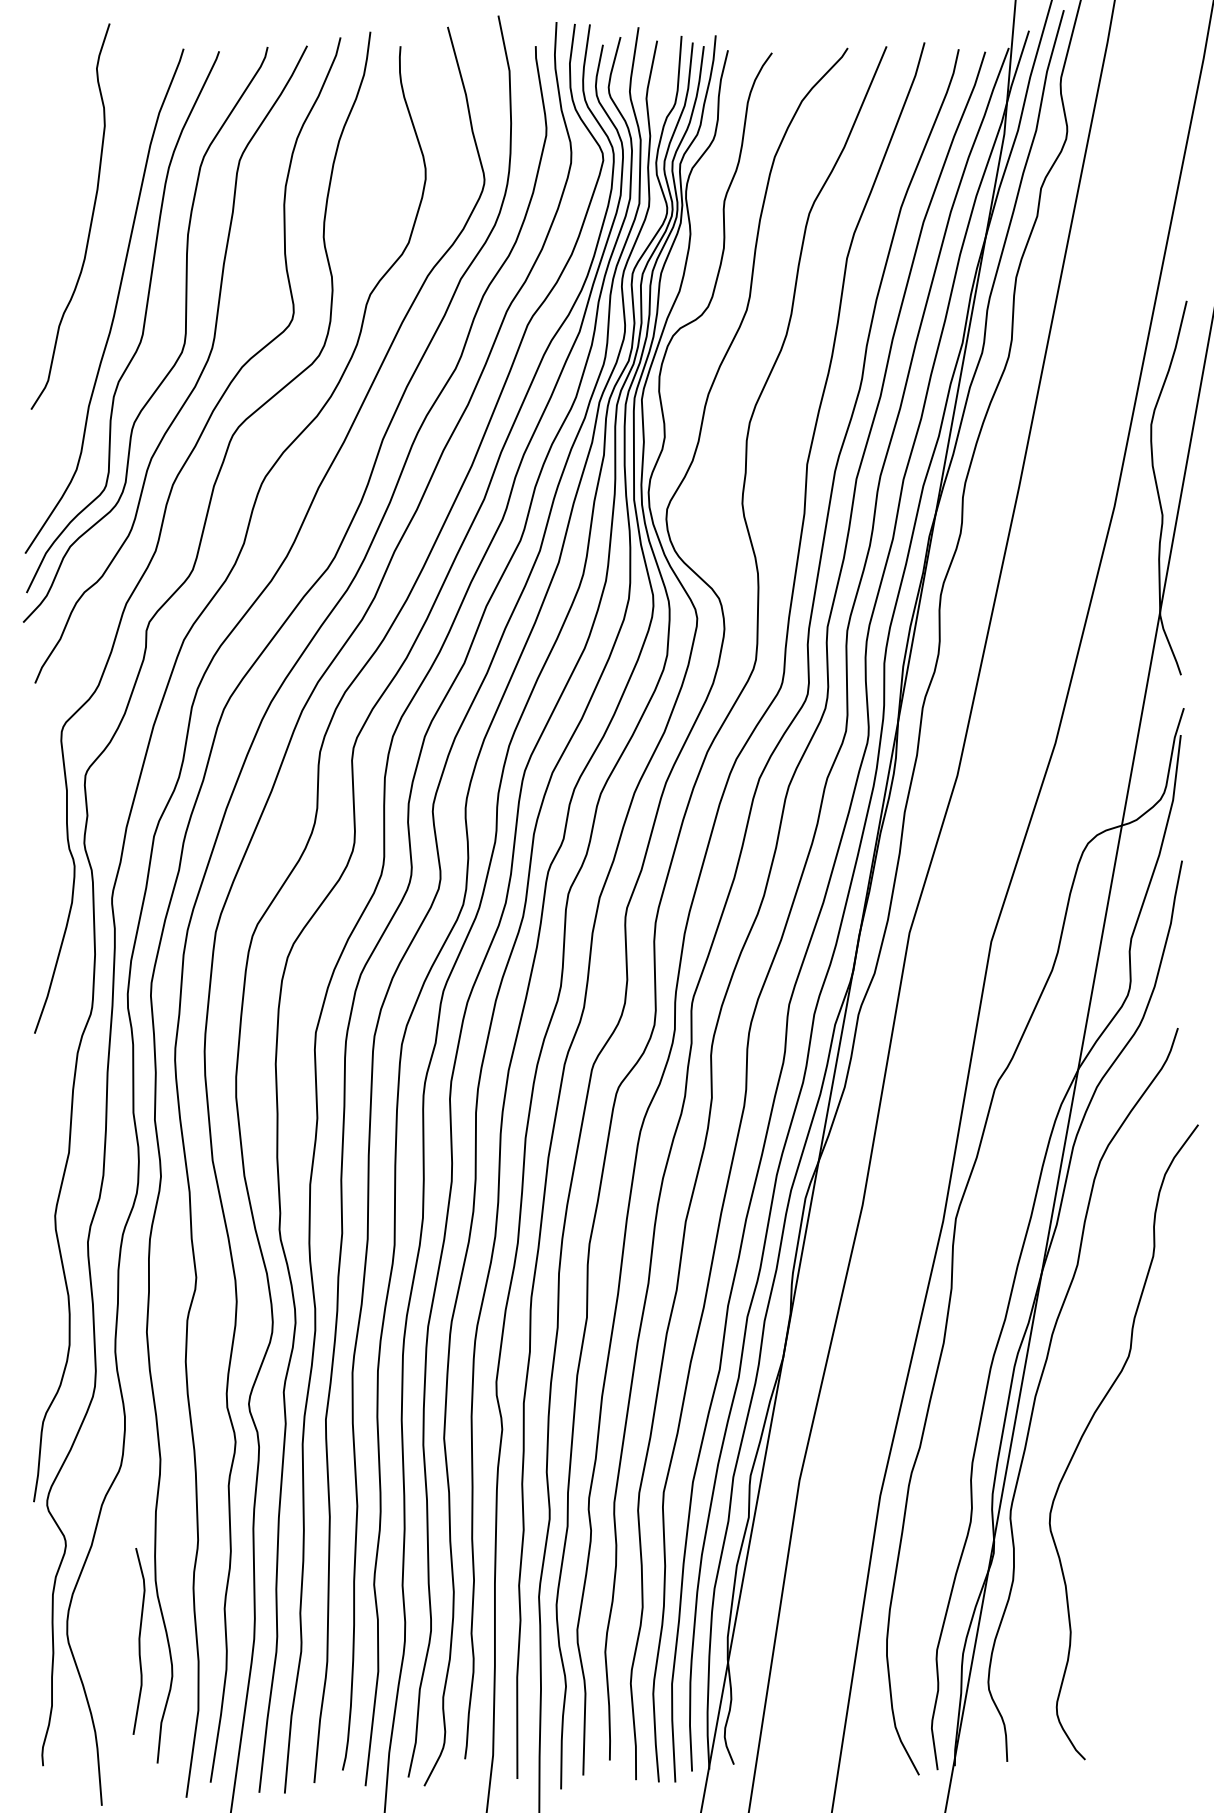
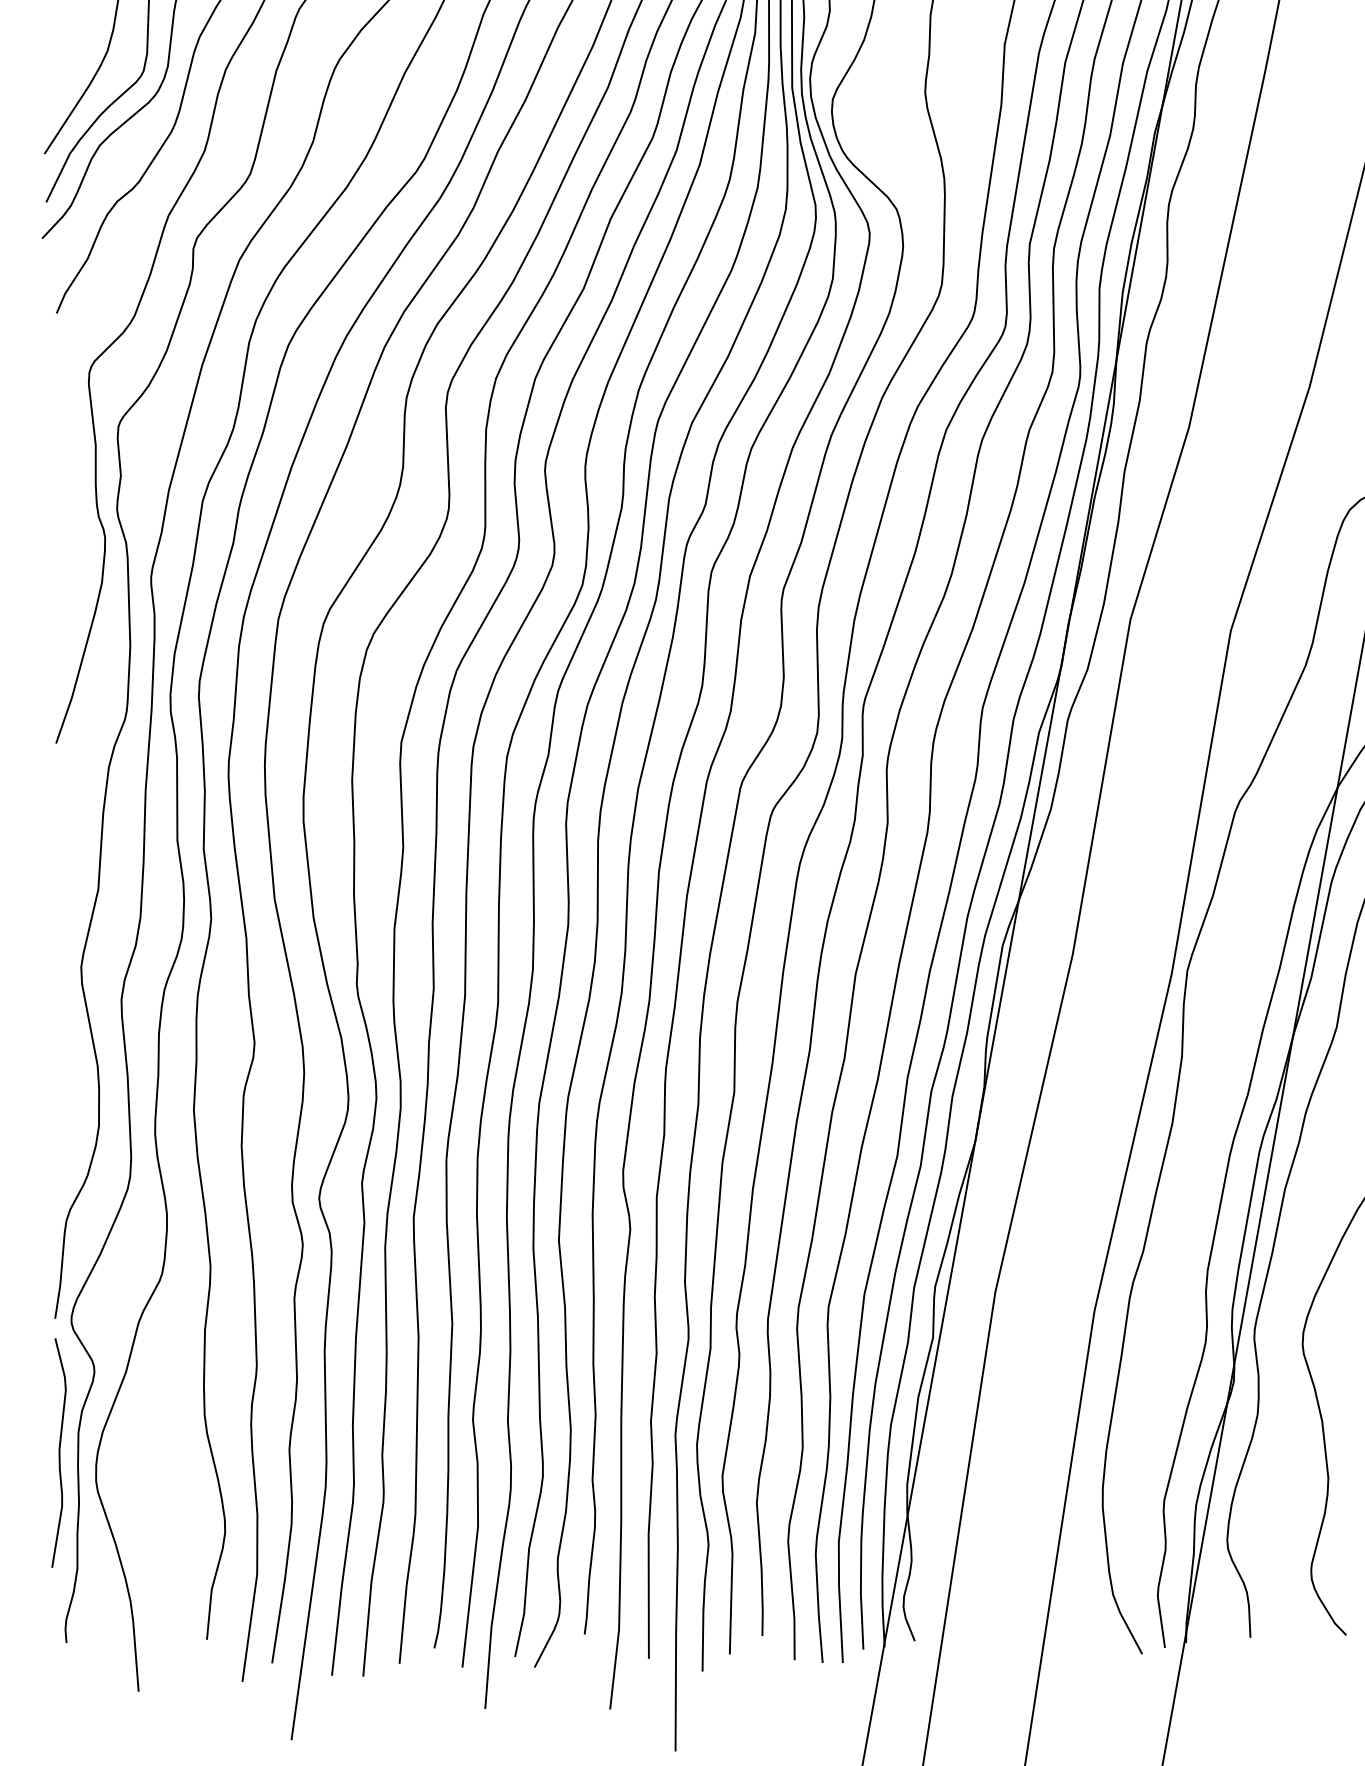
curve: (138, 1641) -> (58, 1453), moved

